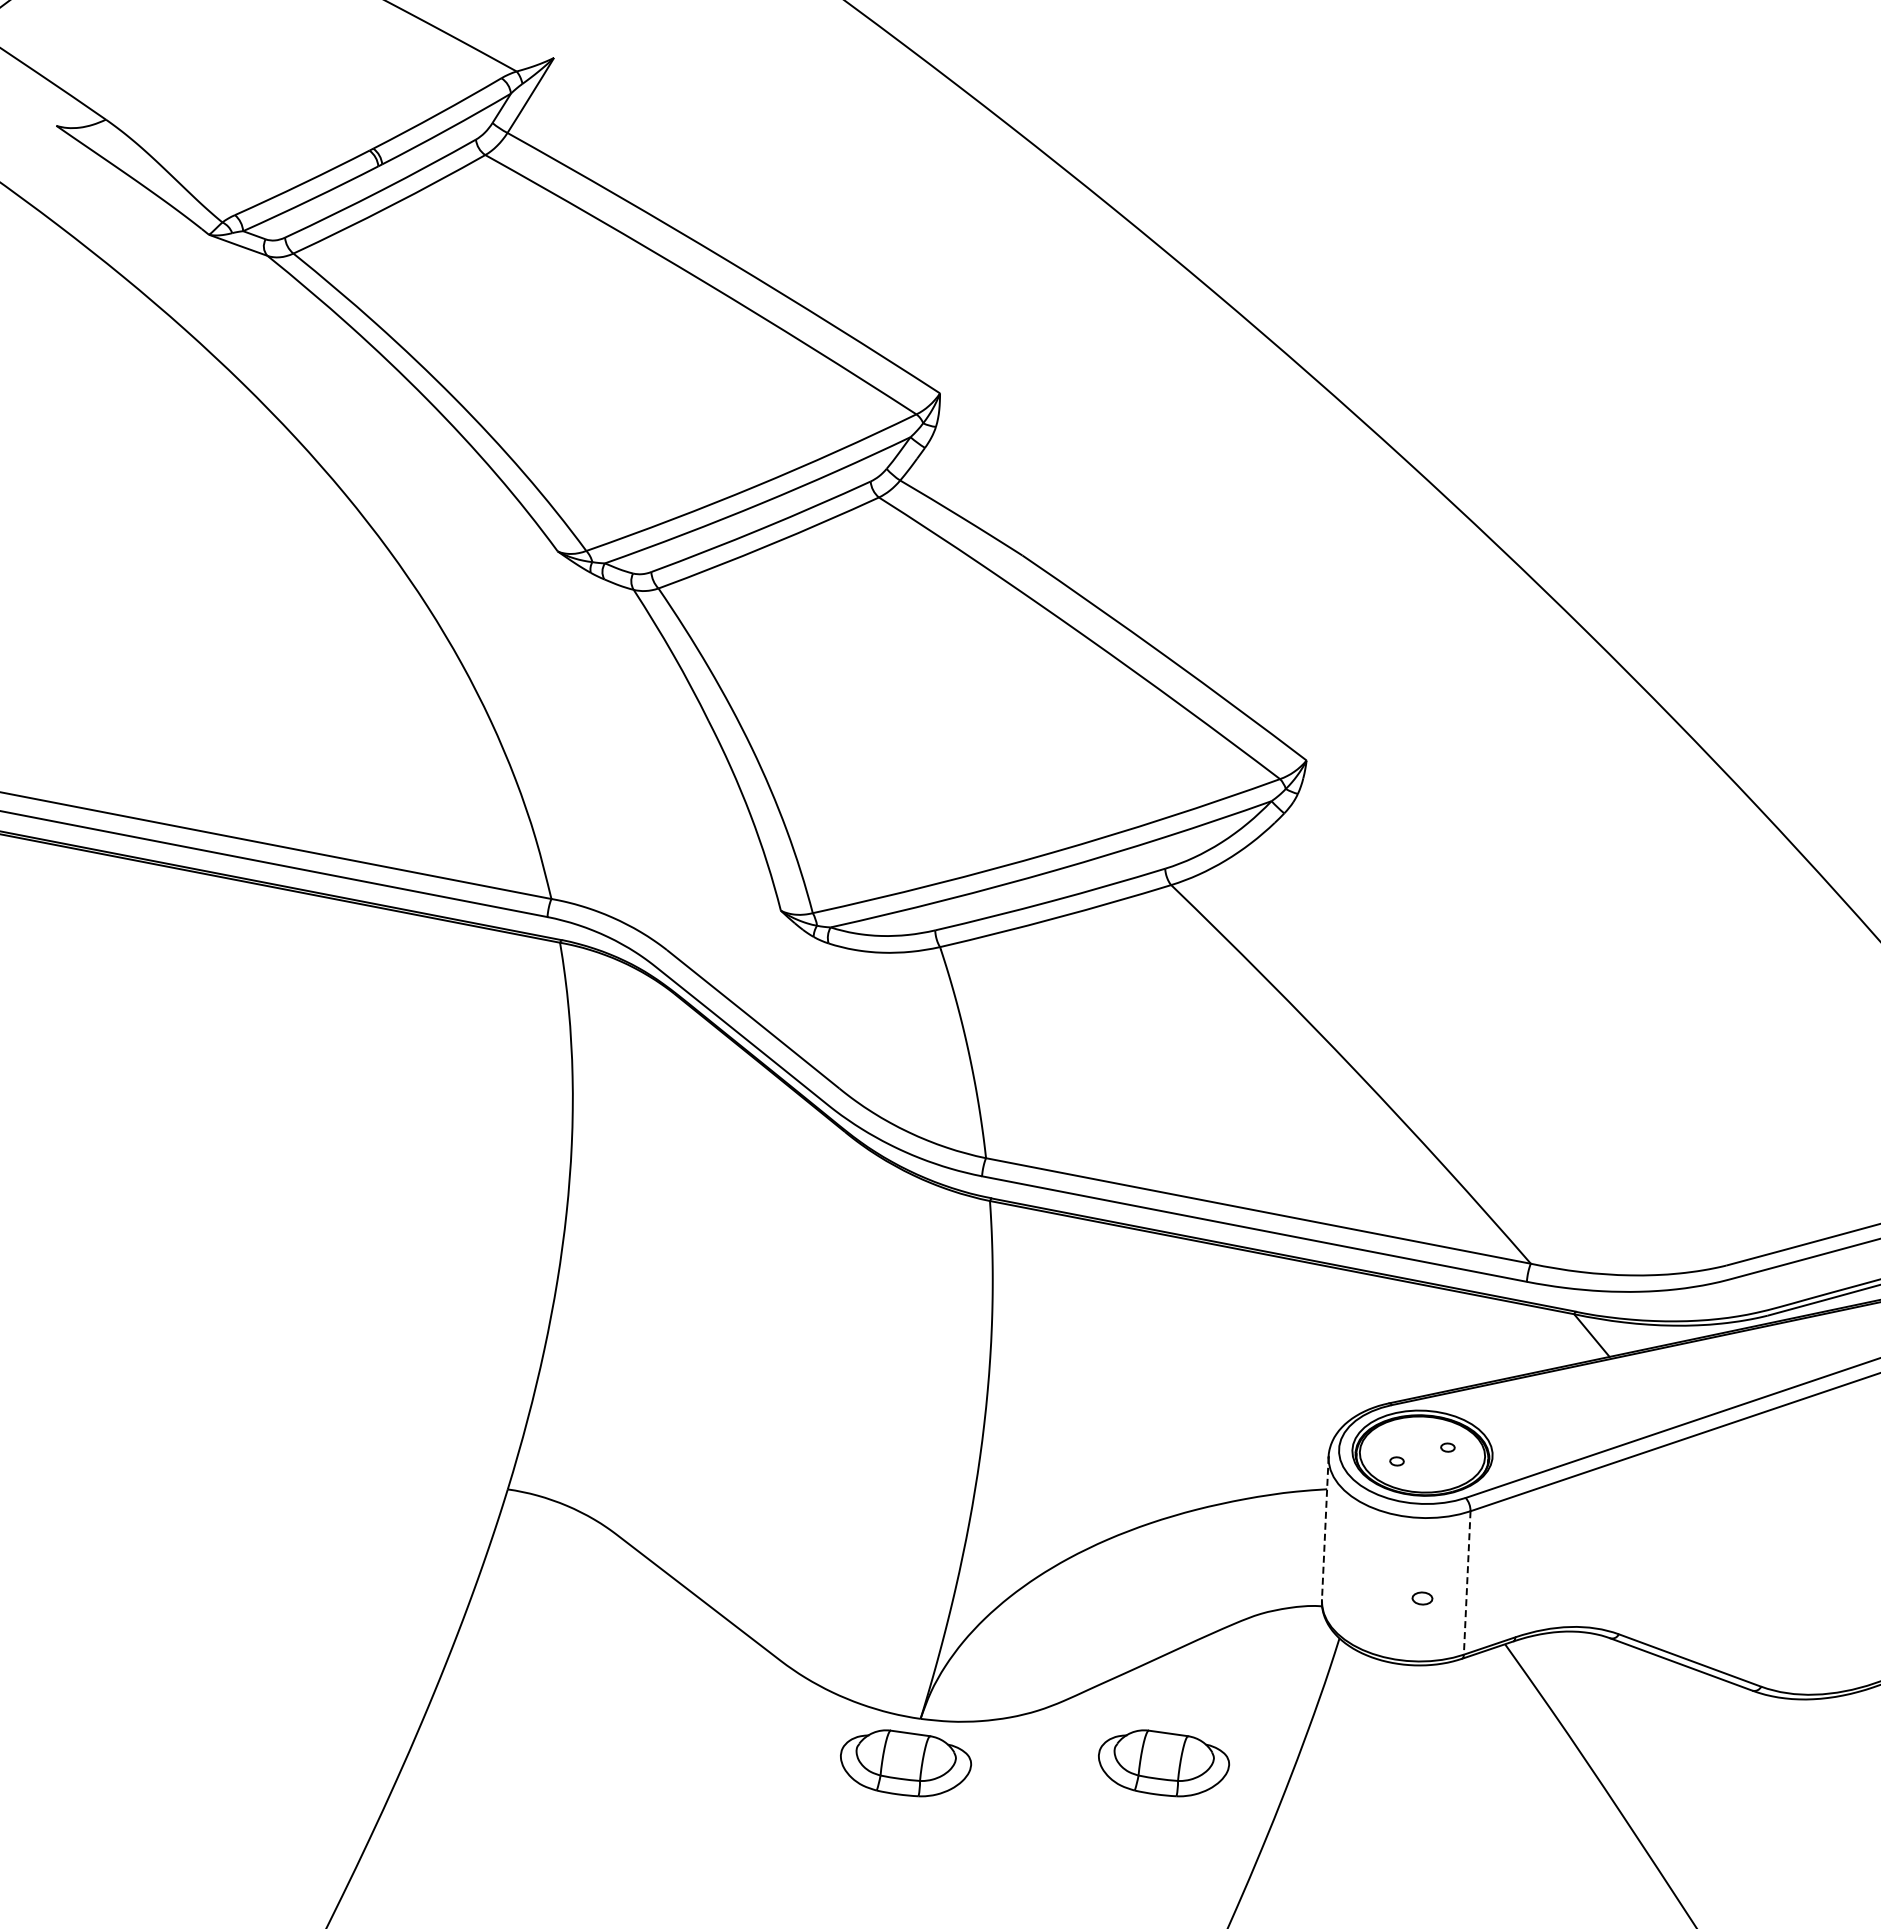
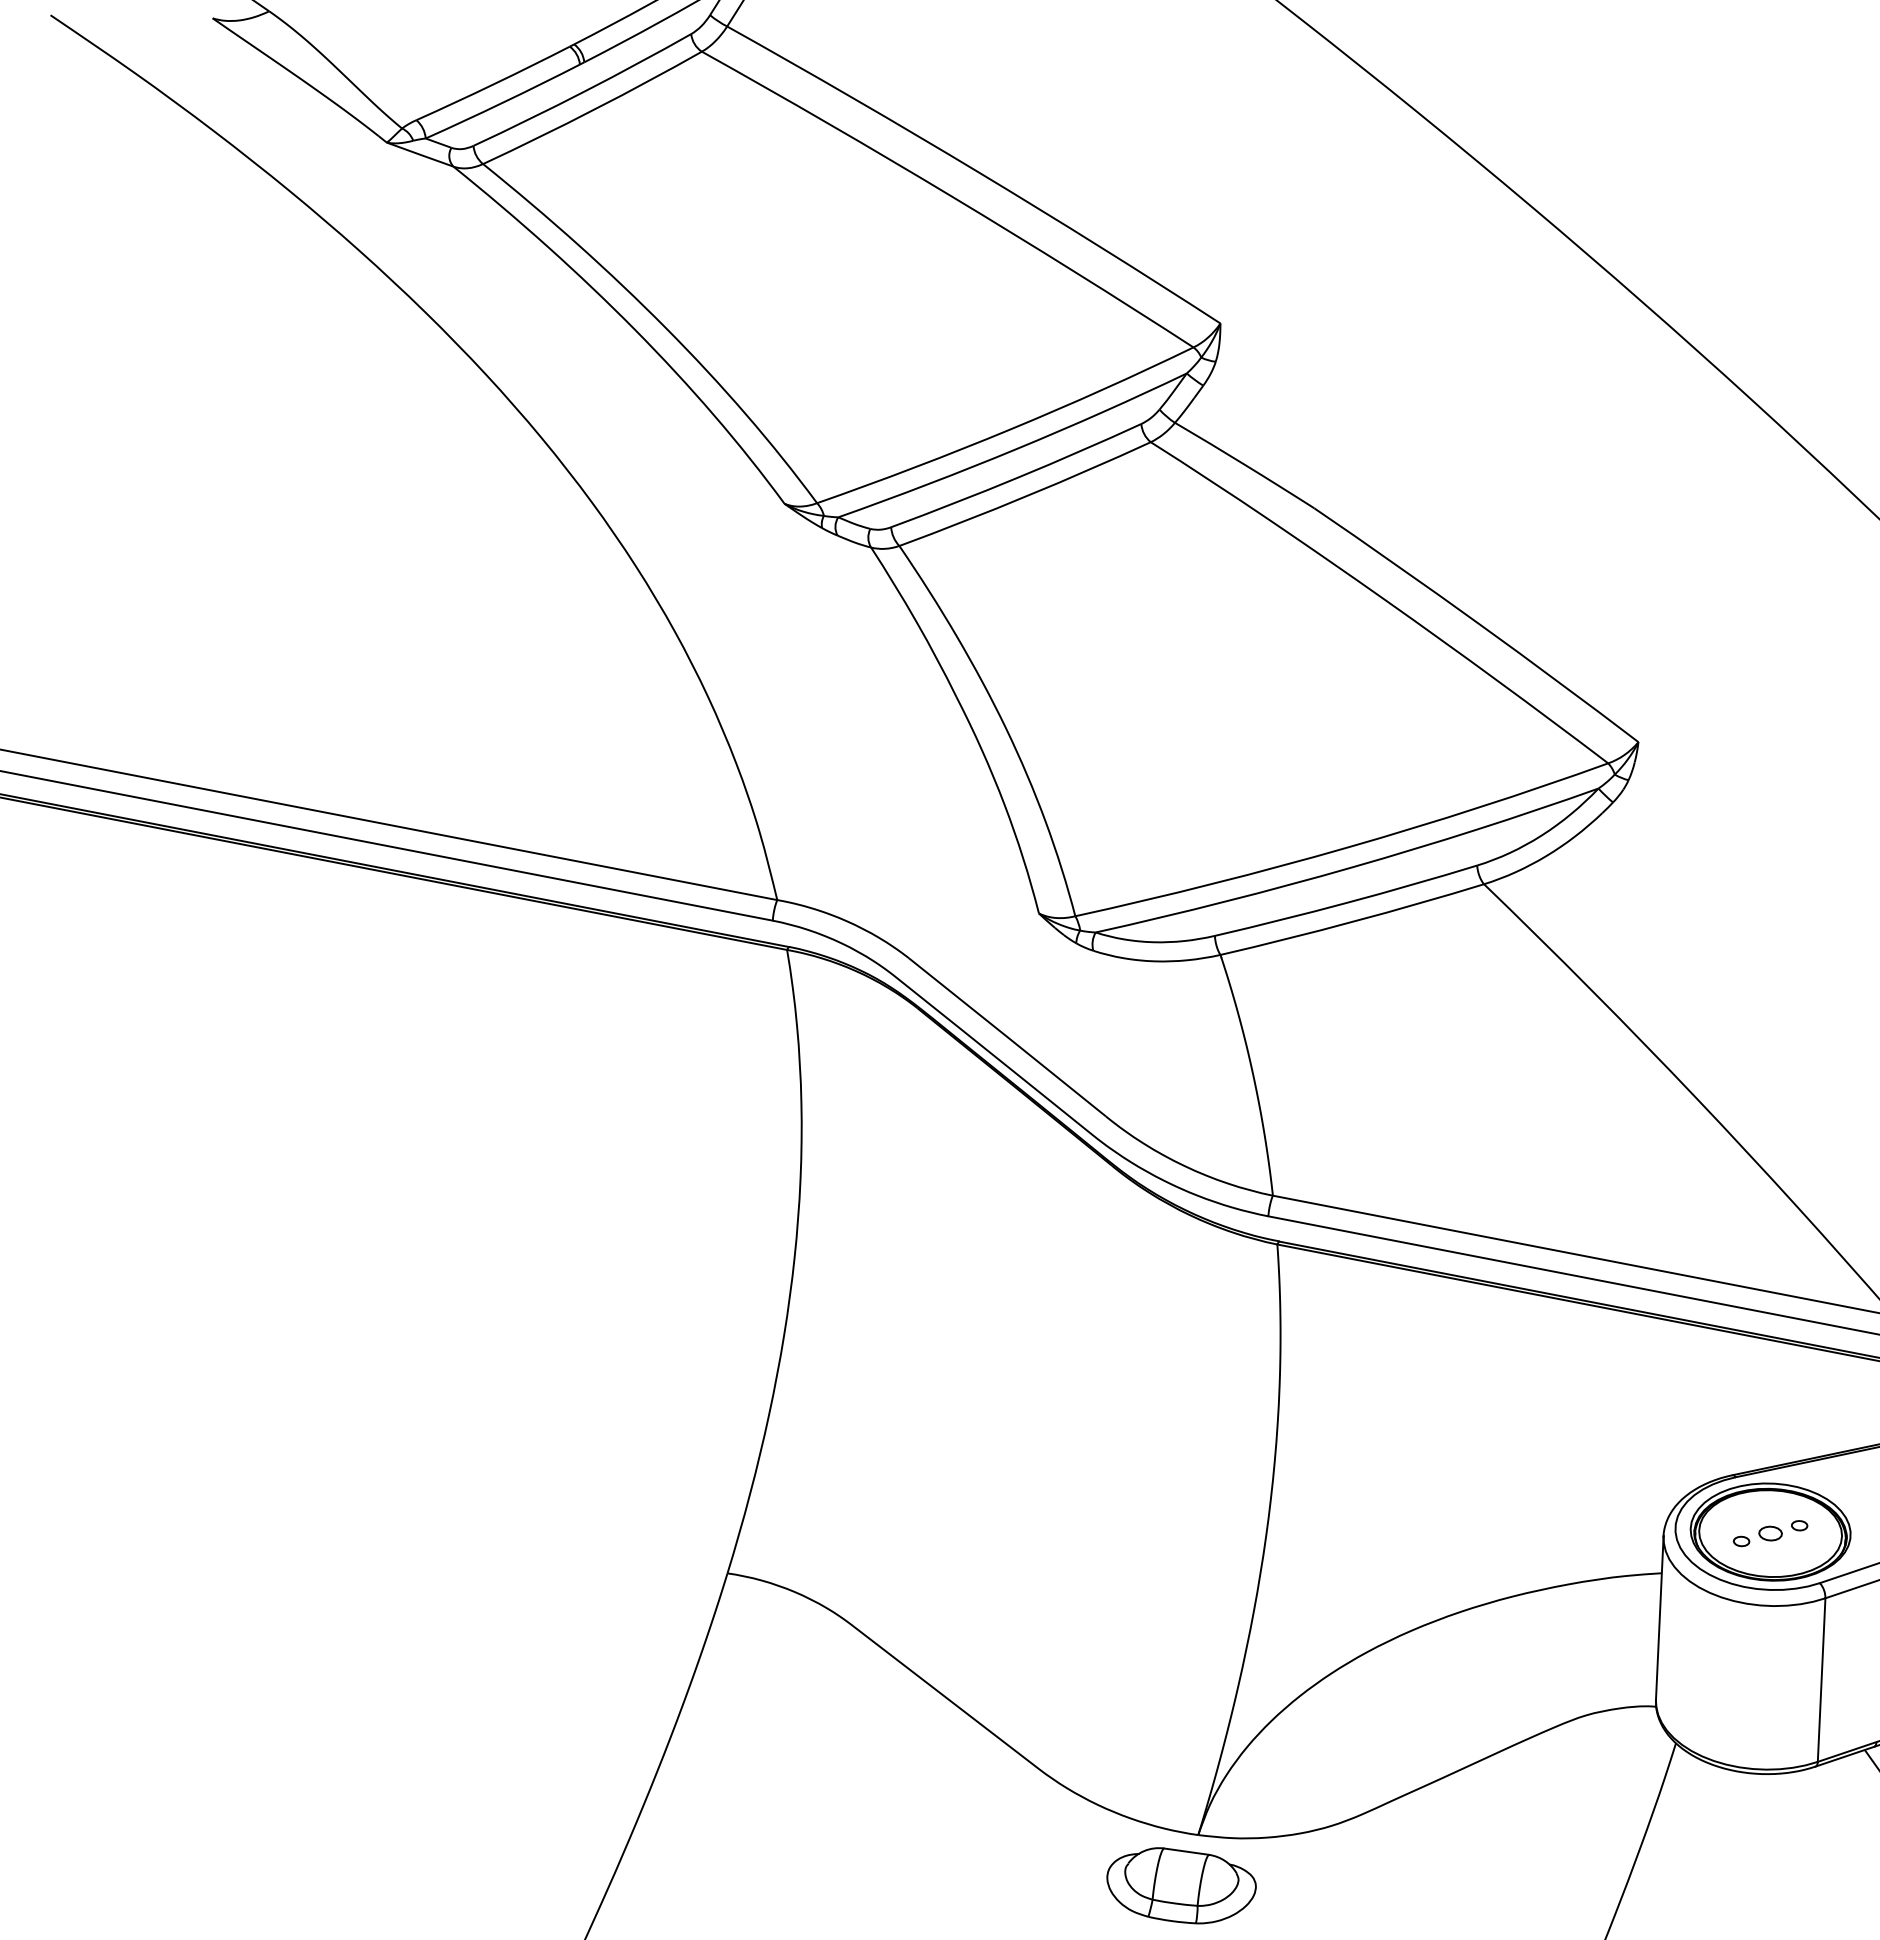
line: (1325, 1528) -> (1660, 1617), dashed -> solid
line: (1467, 1582) -> (1821, 1679), dashed -> solid
part: (1422, 1598) -> (1770, 1533), moved
part: (1164, 1763) -> (1476, 1885), removed

